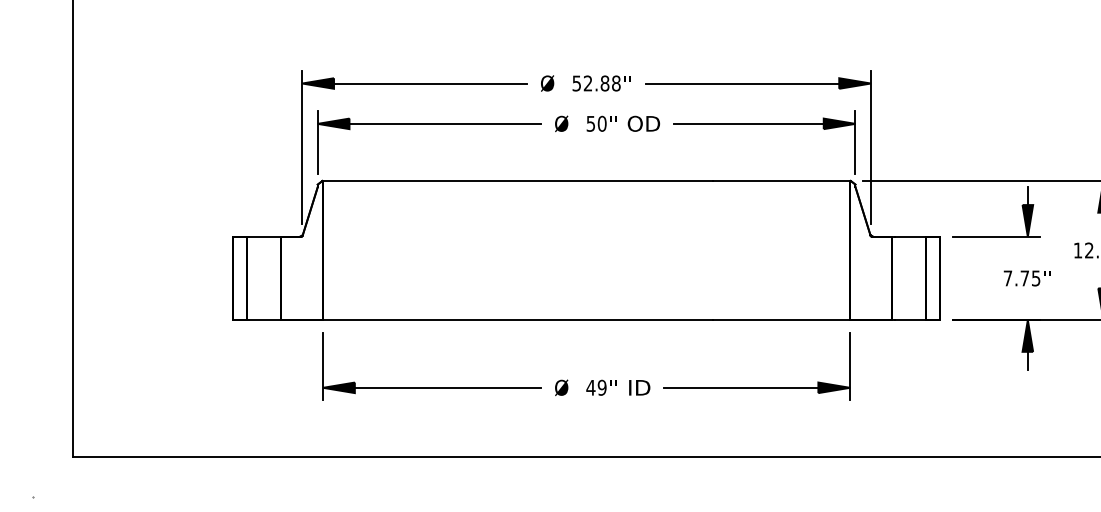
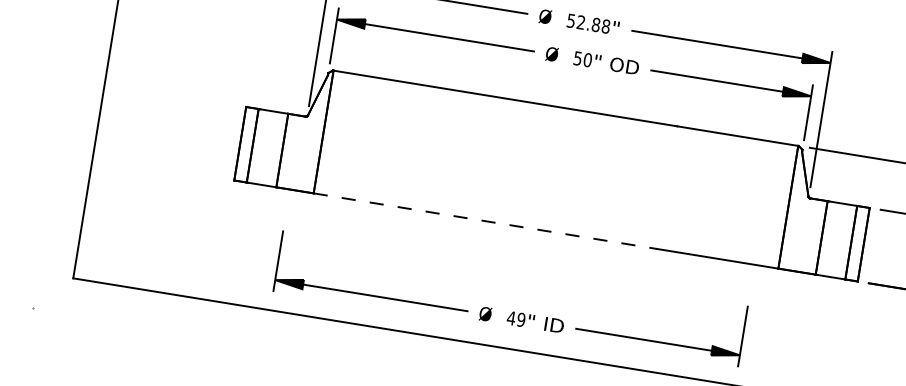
line: (518, 320) -> (485, 221), solid -> dashed
part: (591, 380) -> (512, 311), moved

